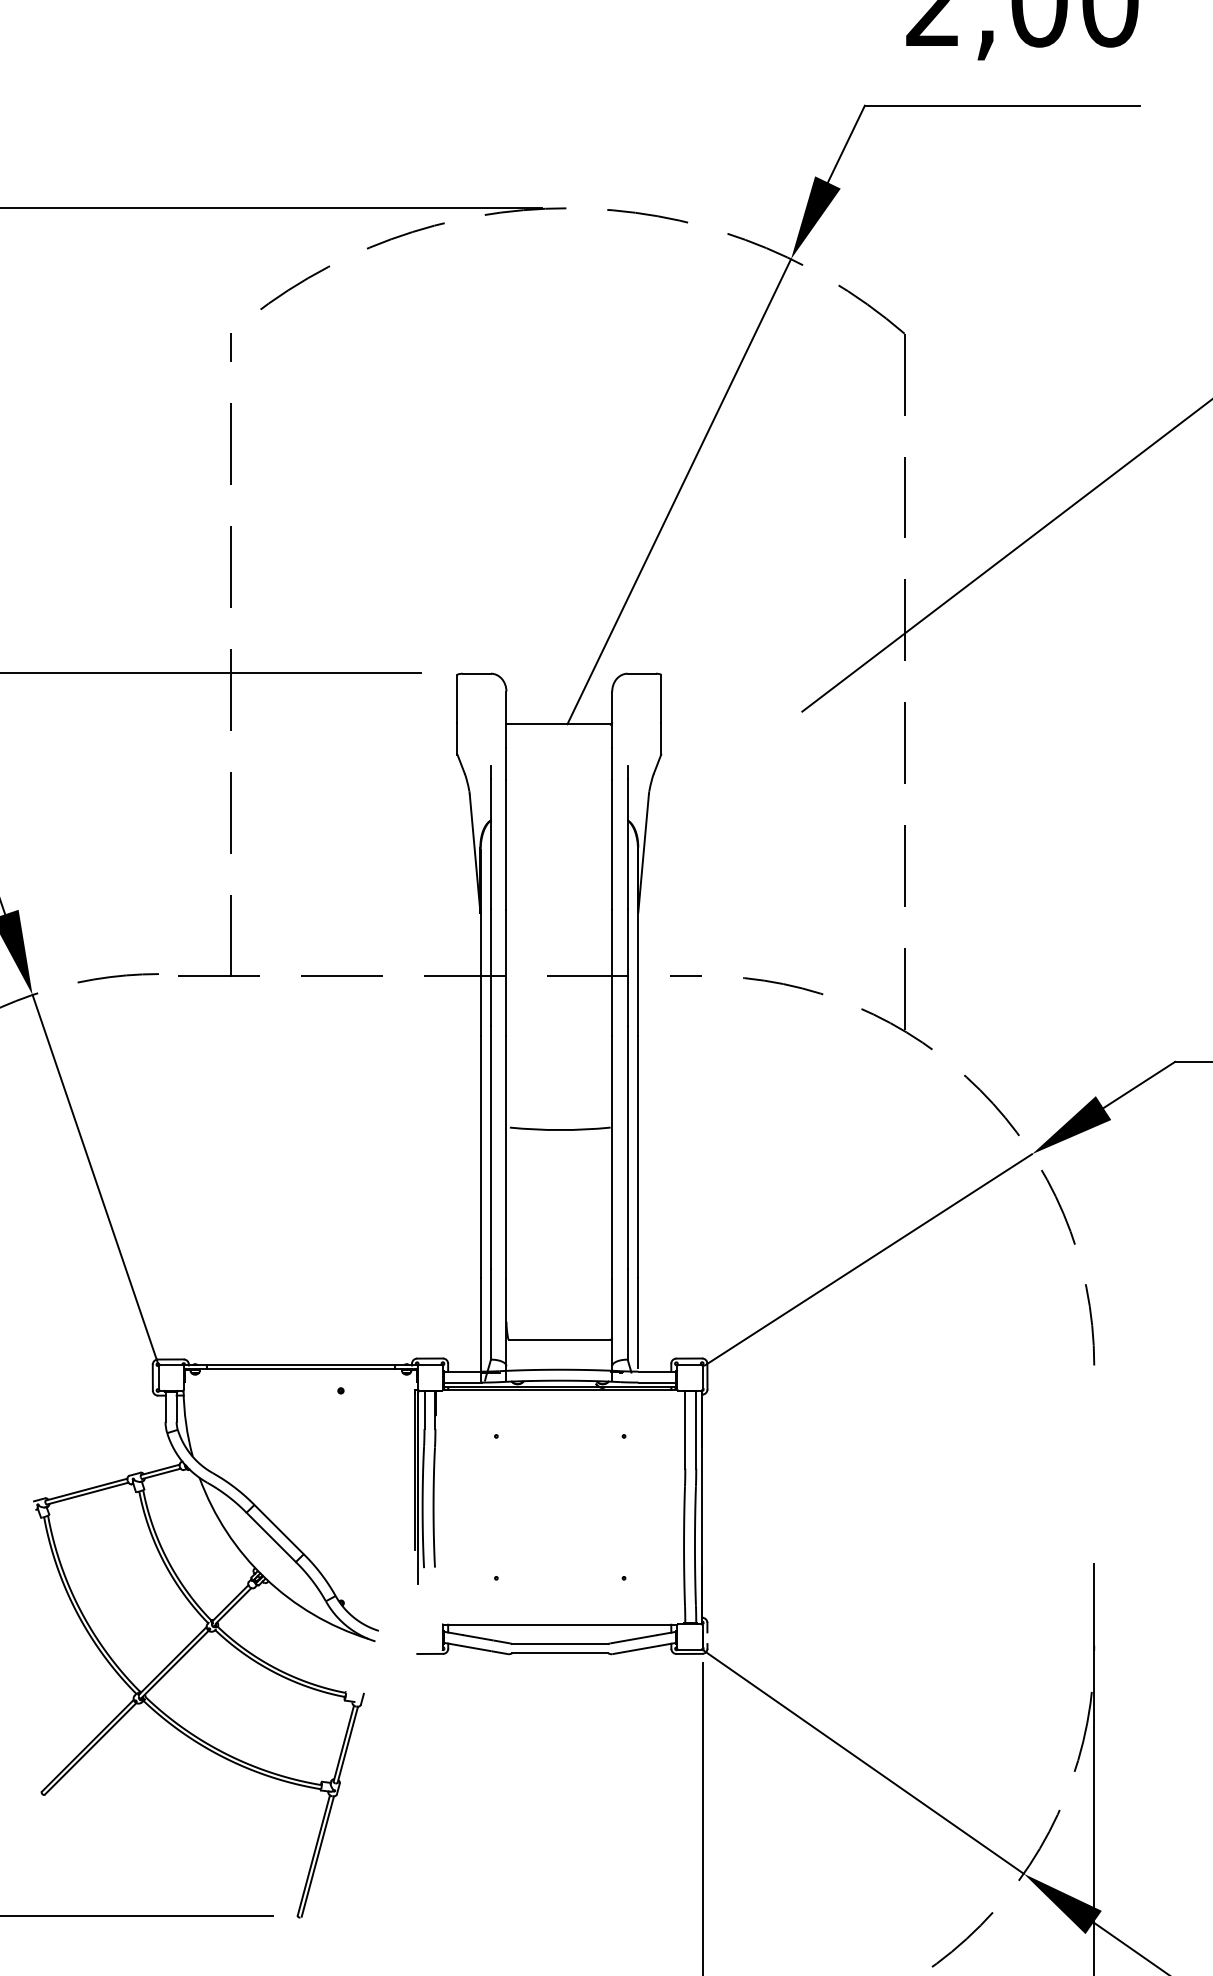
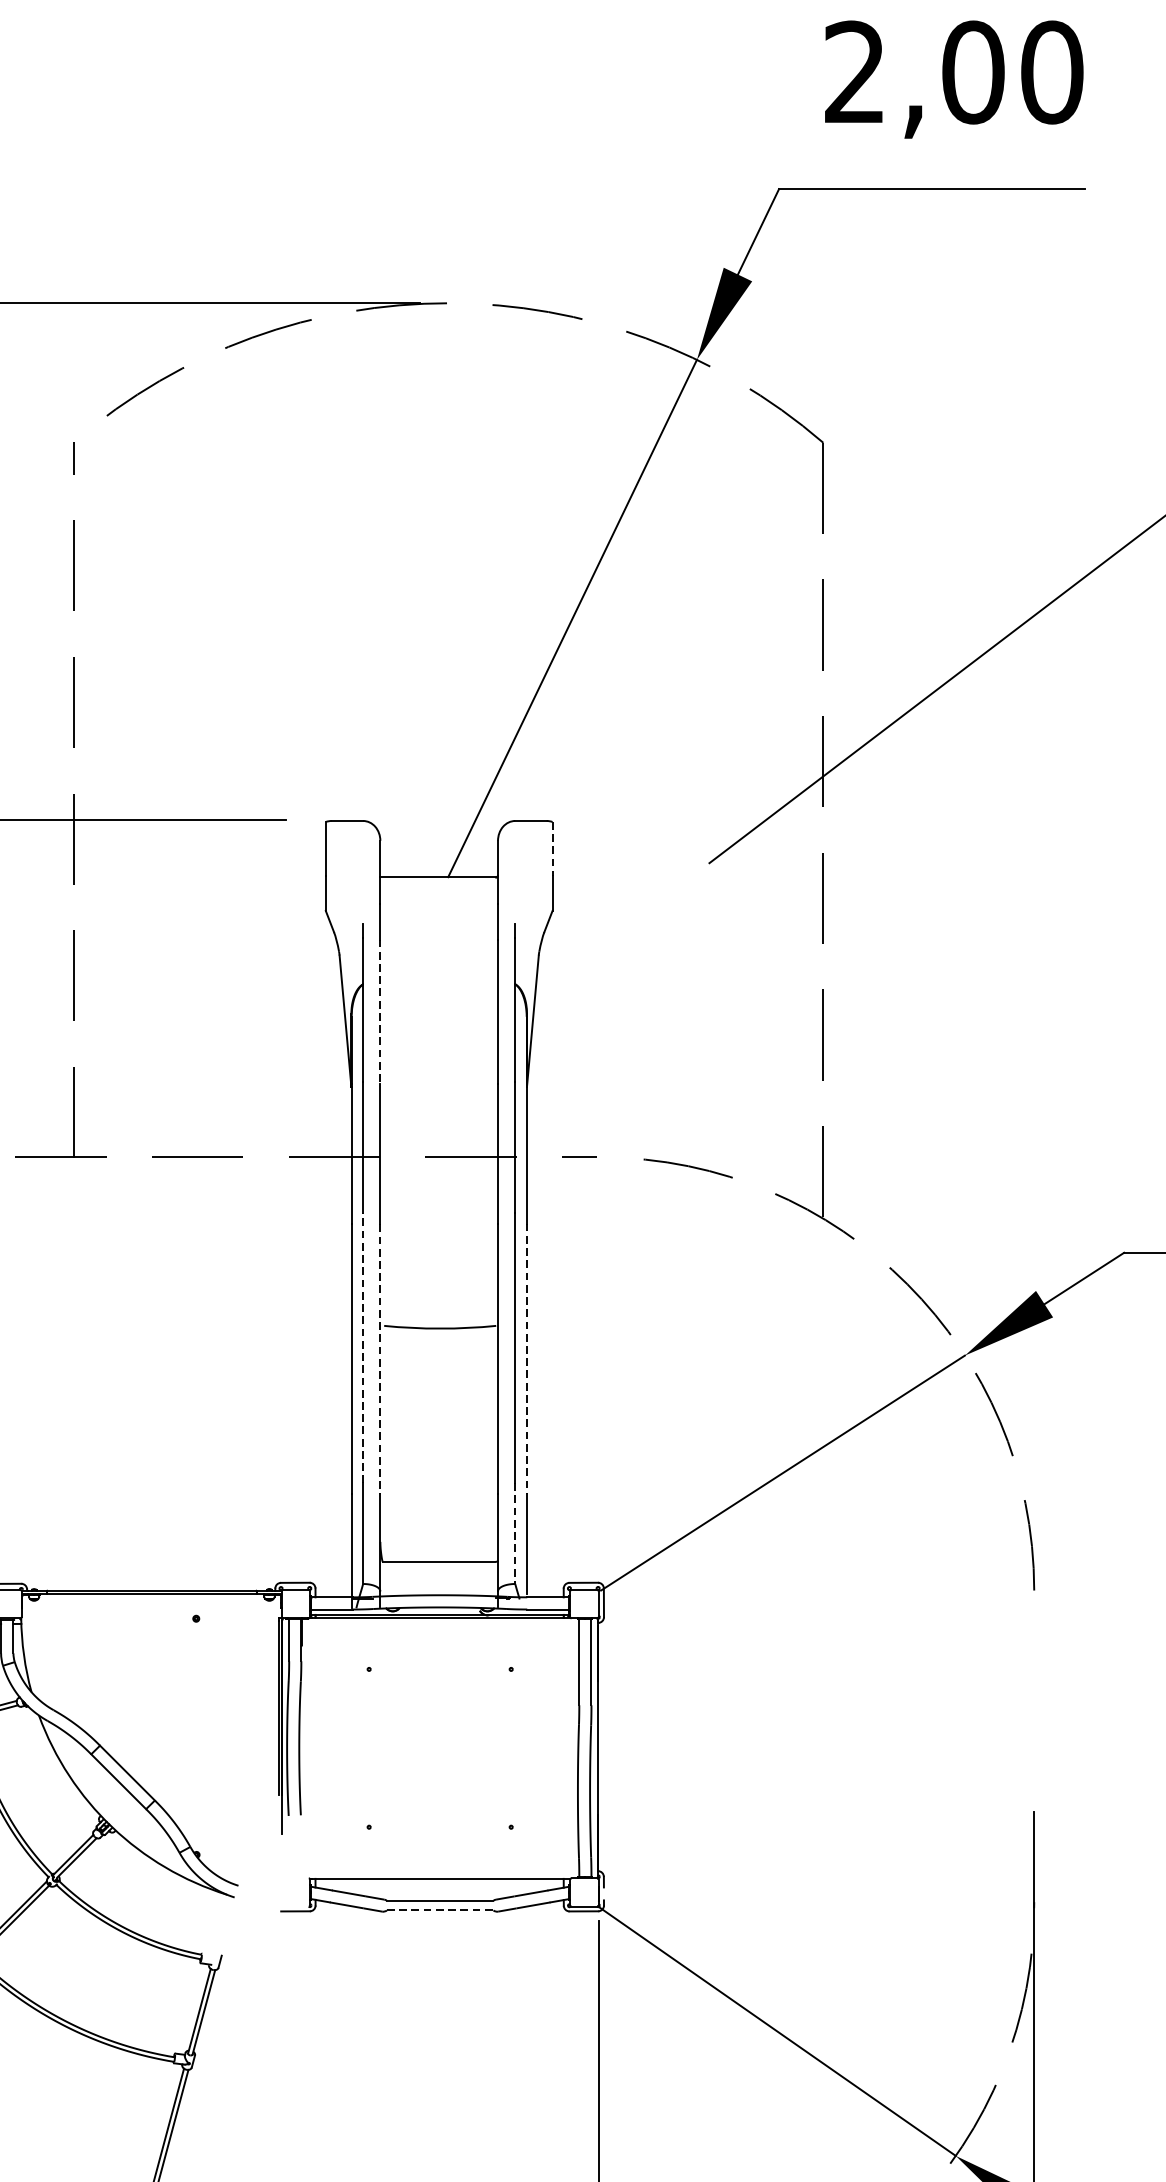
line: (661, 699) -> (552, 849), solid -> dashed
line: (506, 845) -> (380, 1012), solid -> dashed
line: (490, 1147) -> (362, 1348), solid -> dashed
line: (638, 1157) -> (527, 1359), solid -> dashed
line: (506, 1158) -> (380, 1360), solid -> dashed
line: (627, 1314) -> (515, 1533), solid -> dashed
line: (560, 1653) -> (440, 1910), solid -> dashed

